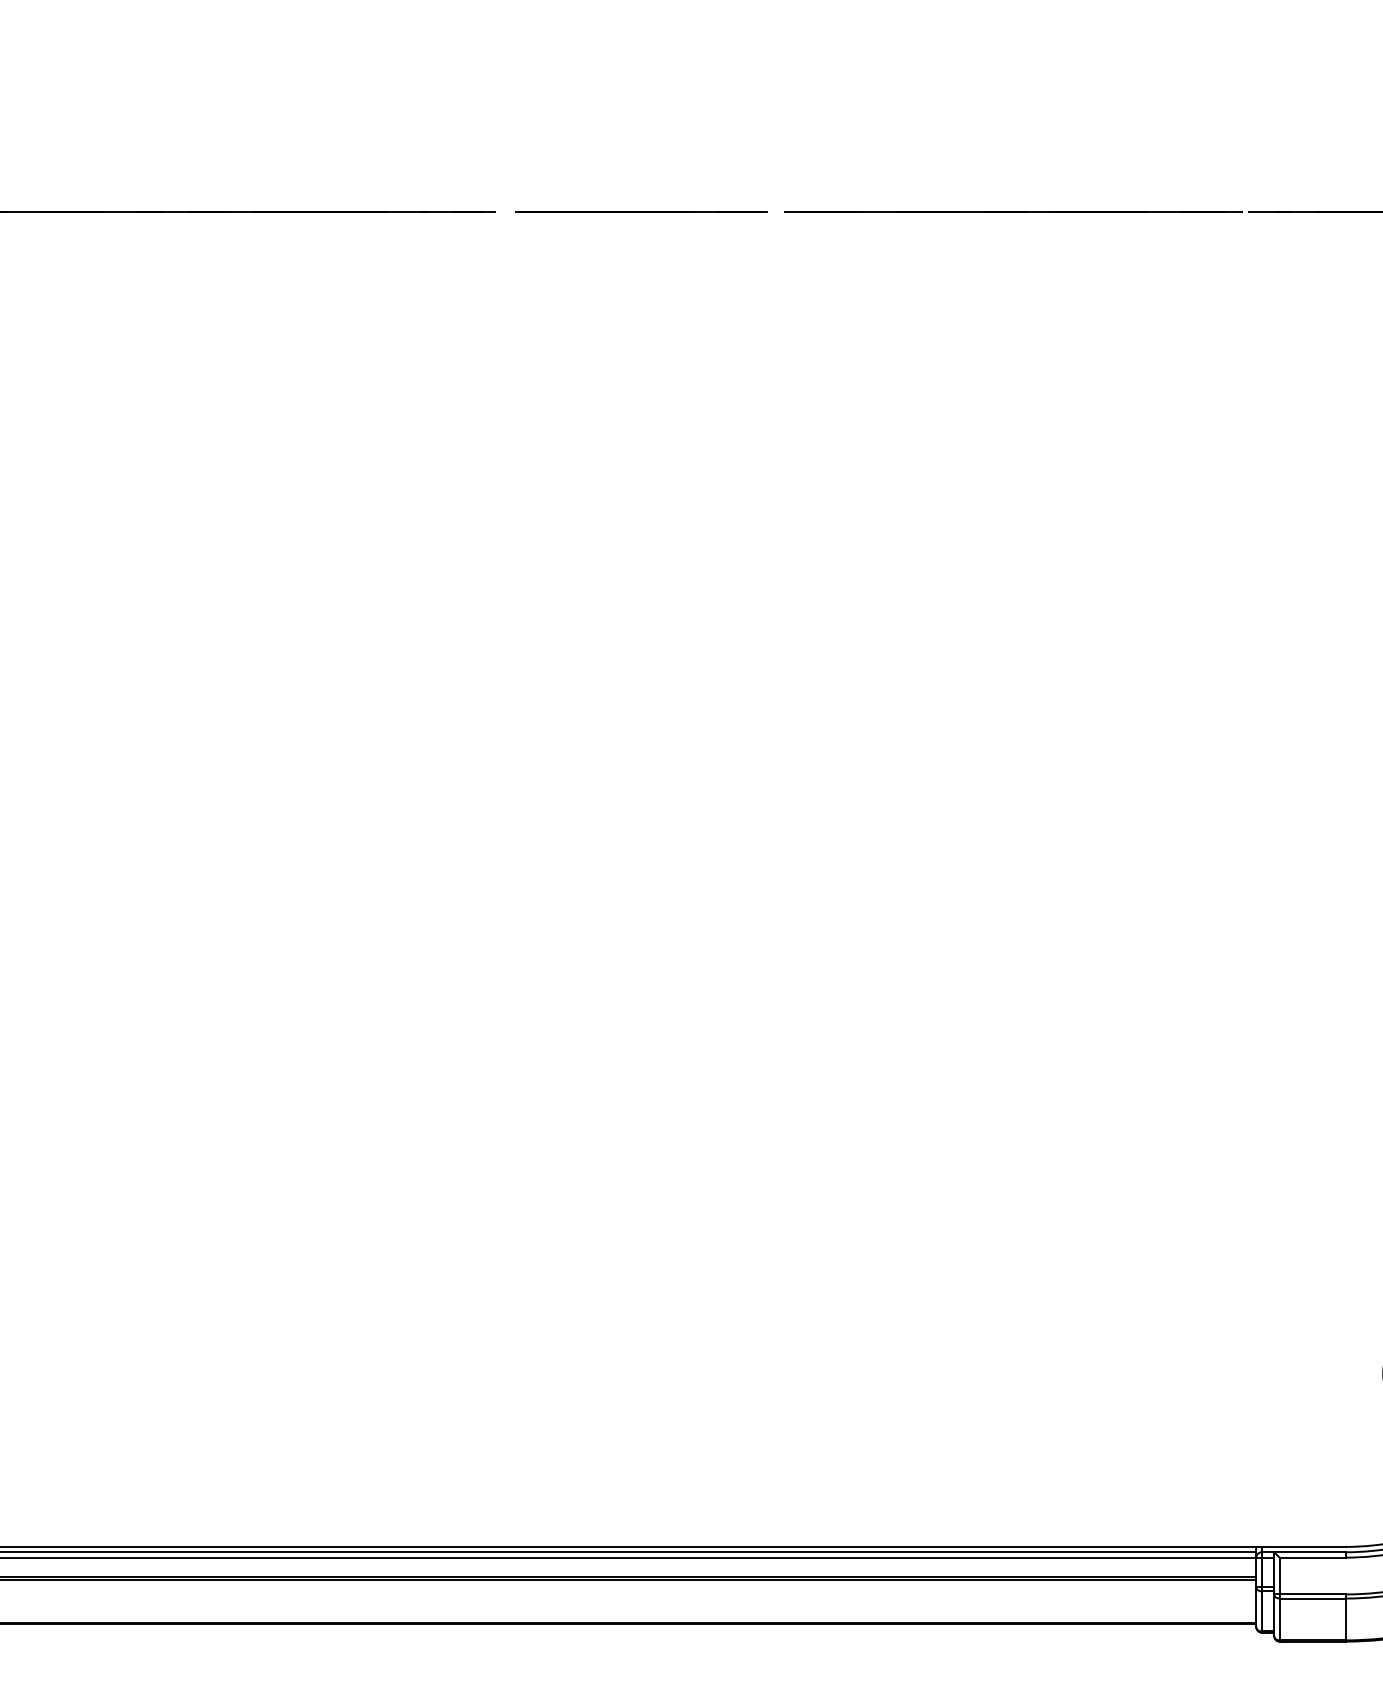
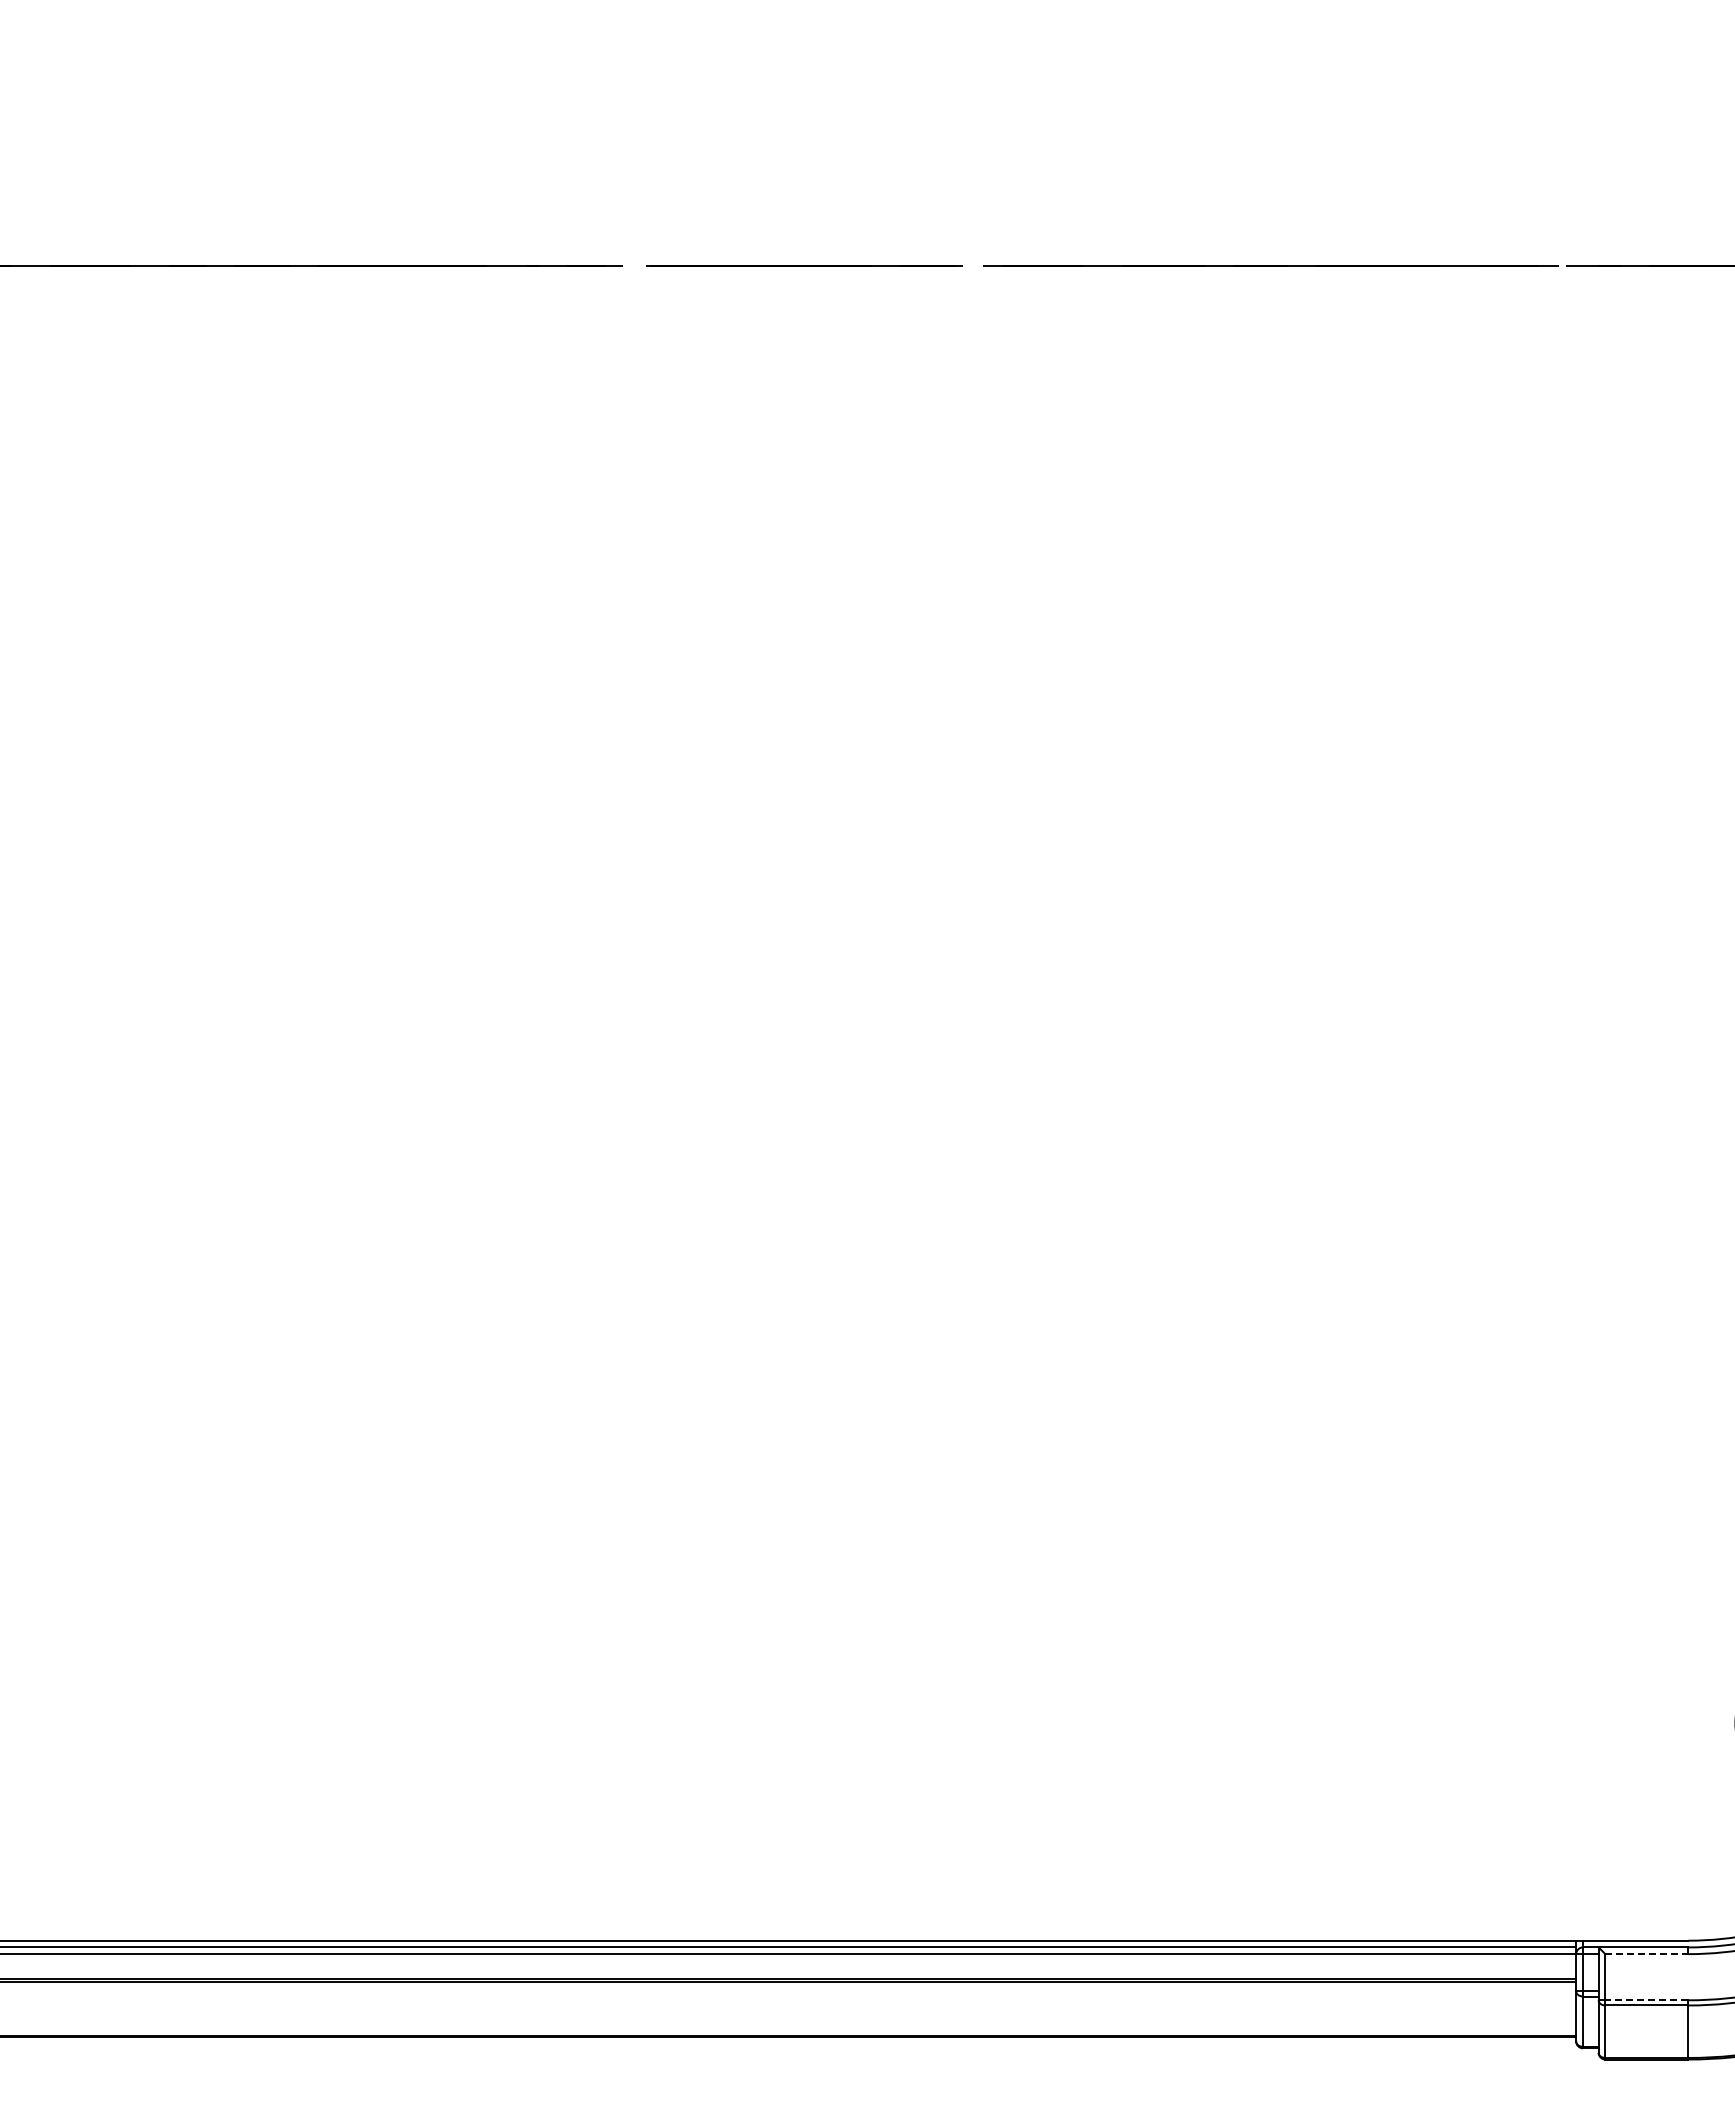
line: (1313, 1557) -> (1647, 1954), solid -> dashed
line: (1312, 1594) -> (1646, 2000), solid -> dashed

